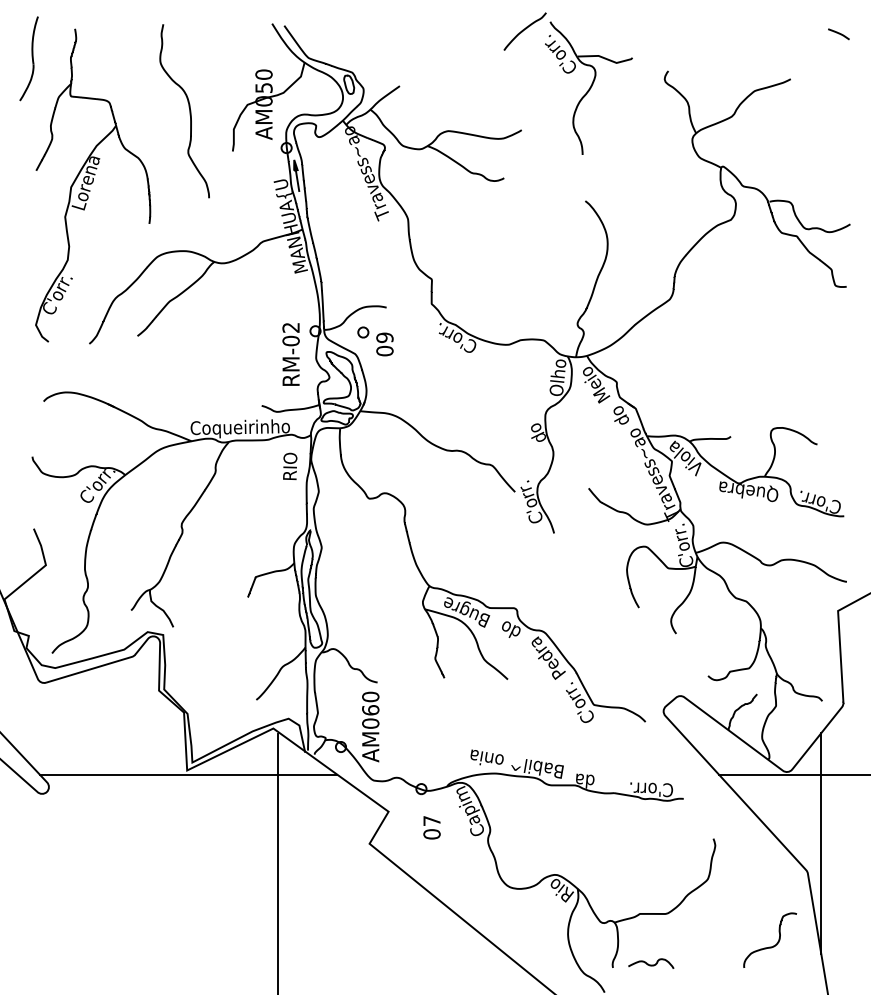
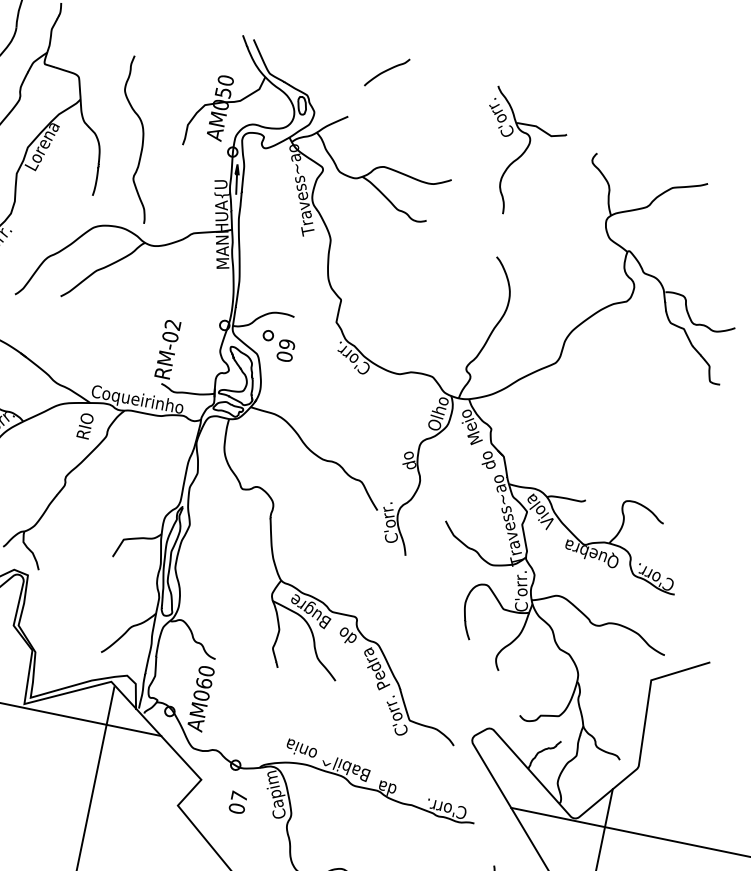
curve: (524, 30) -> (386, 71), moved
curve: (189, 111) -> (142, 140), moved
text: (290, 354) -> (167, 349), moved
text: (290, 466) -> (85, 426), moved

